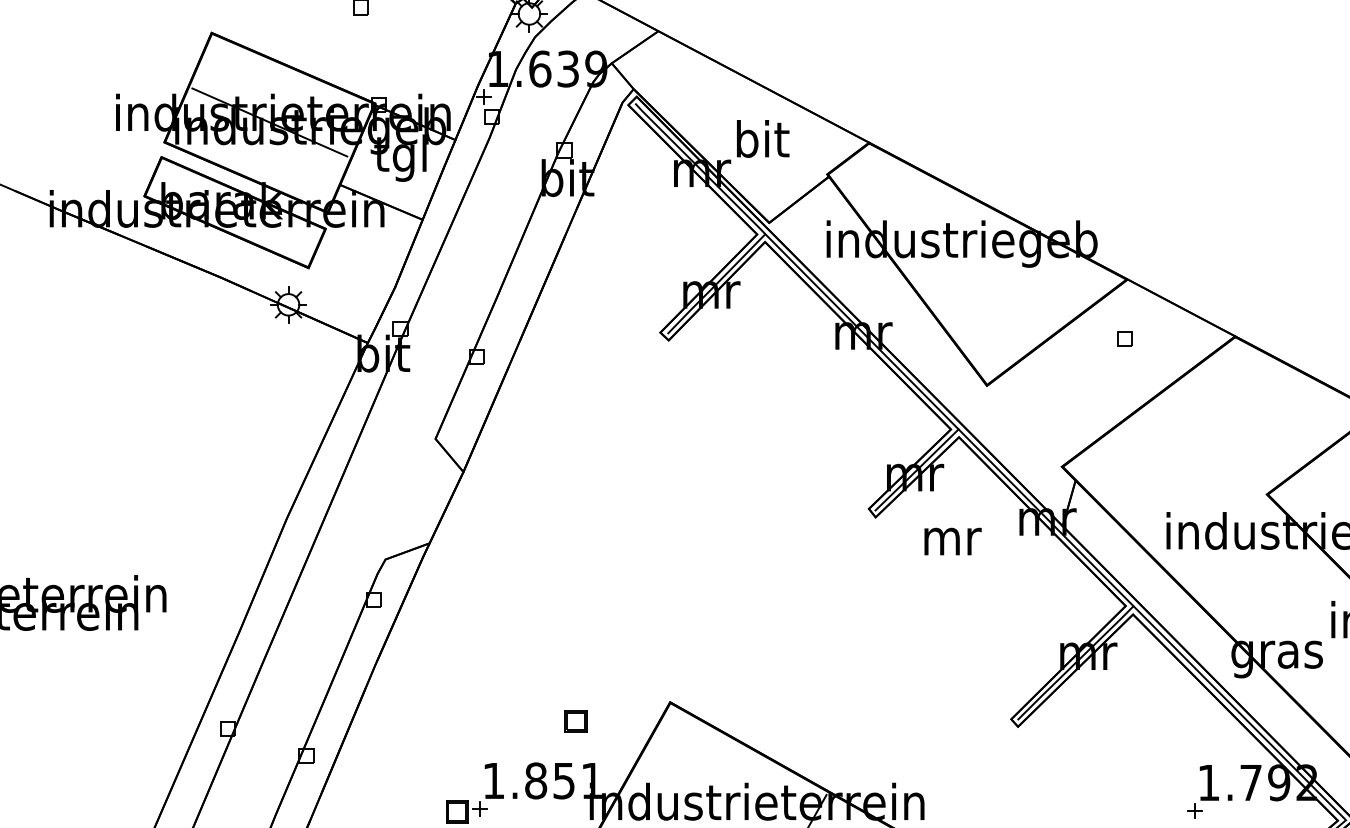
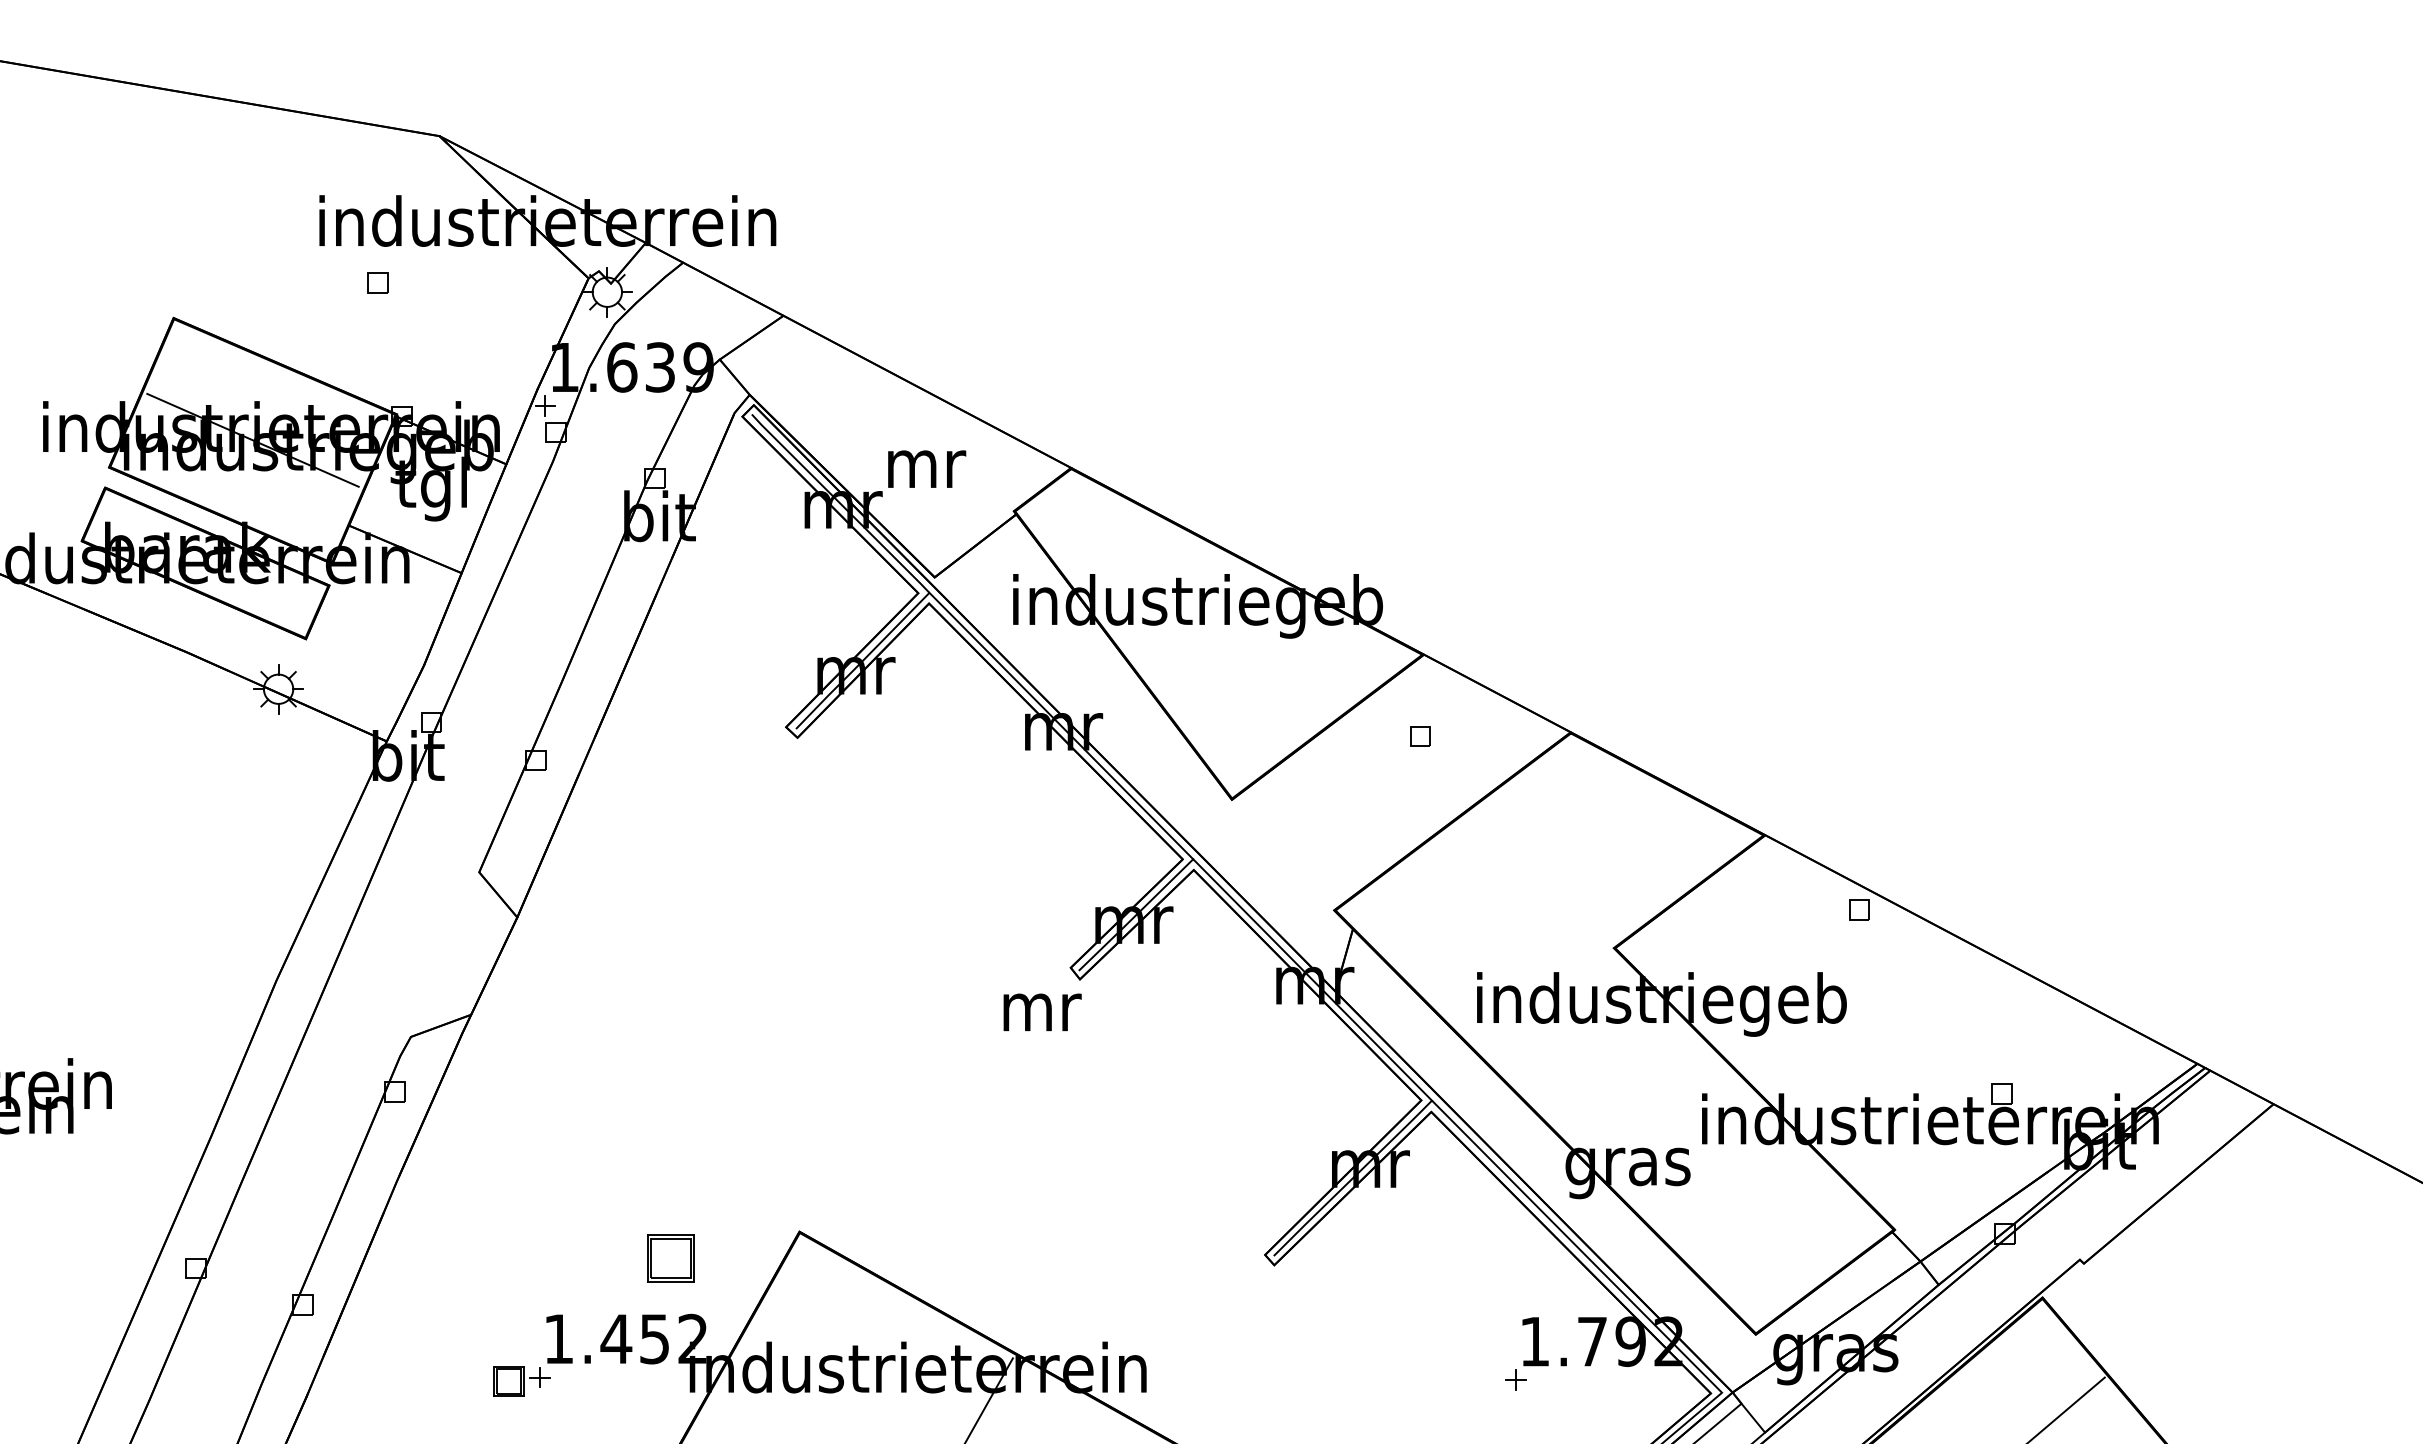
text: (763, 138) -> (927, 462), bit -> mr
text: (952, 541) -> (1042, 1012), moved
part: (575, 721) -> (670, 1257), size x1.6
text: (563, 780) -> (653, 1338), 1.851 -> 1.452

